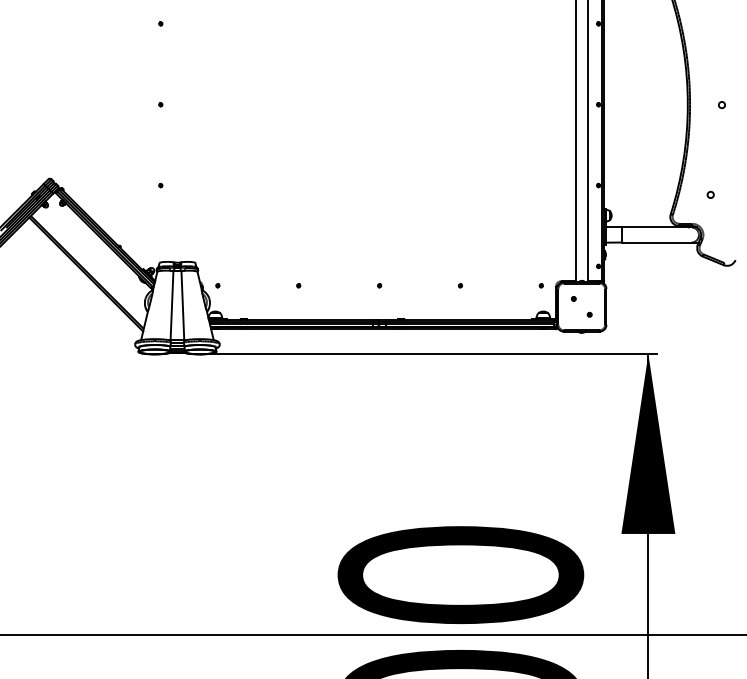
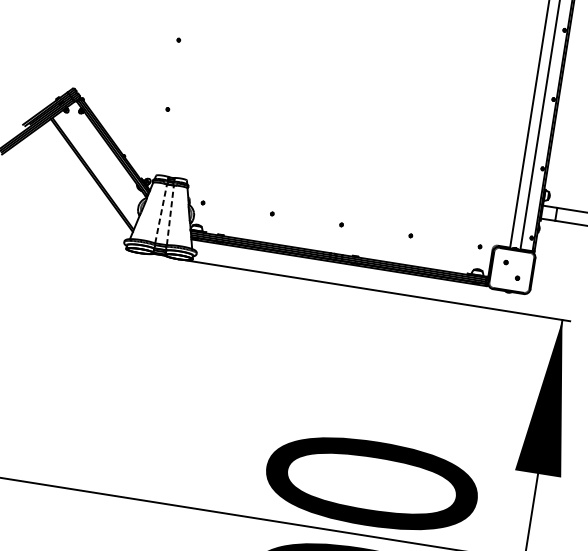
line: (172, 305) -> (161, 213), solid -> dashed
line: (182, 305) -> (170, 215), solid -> dashed

